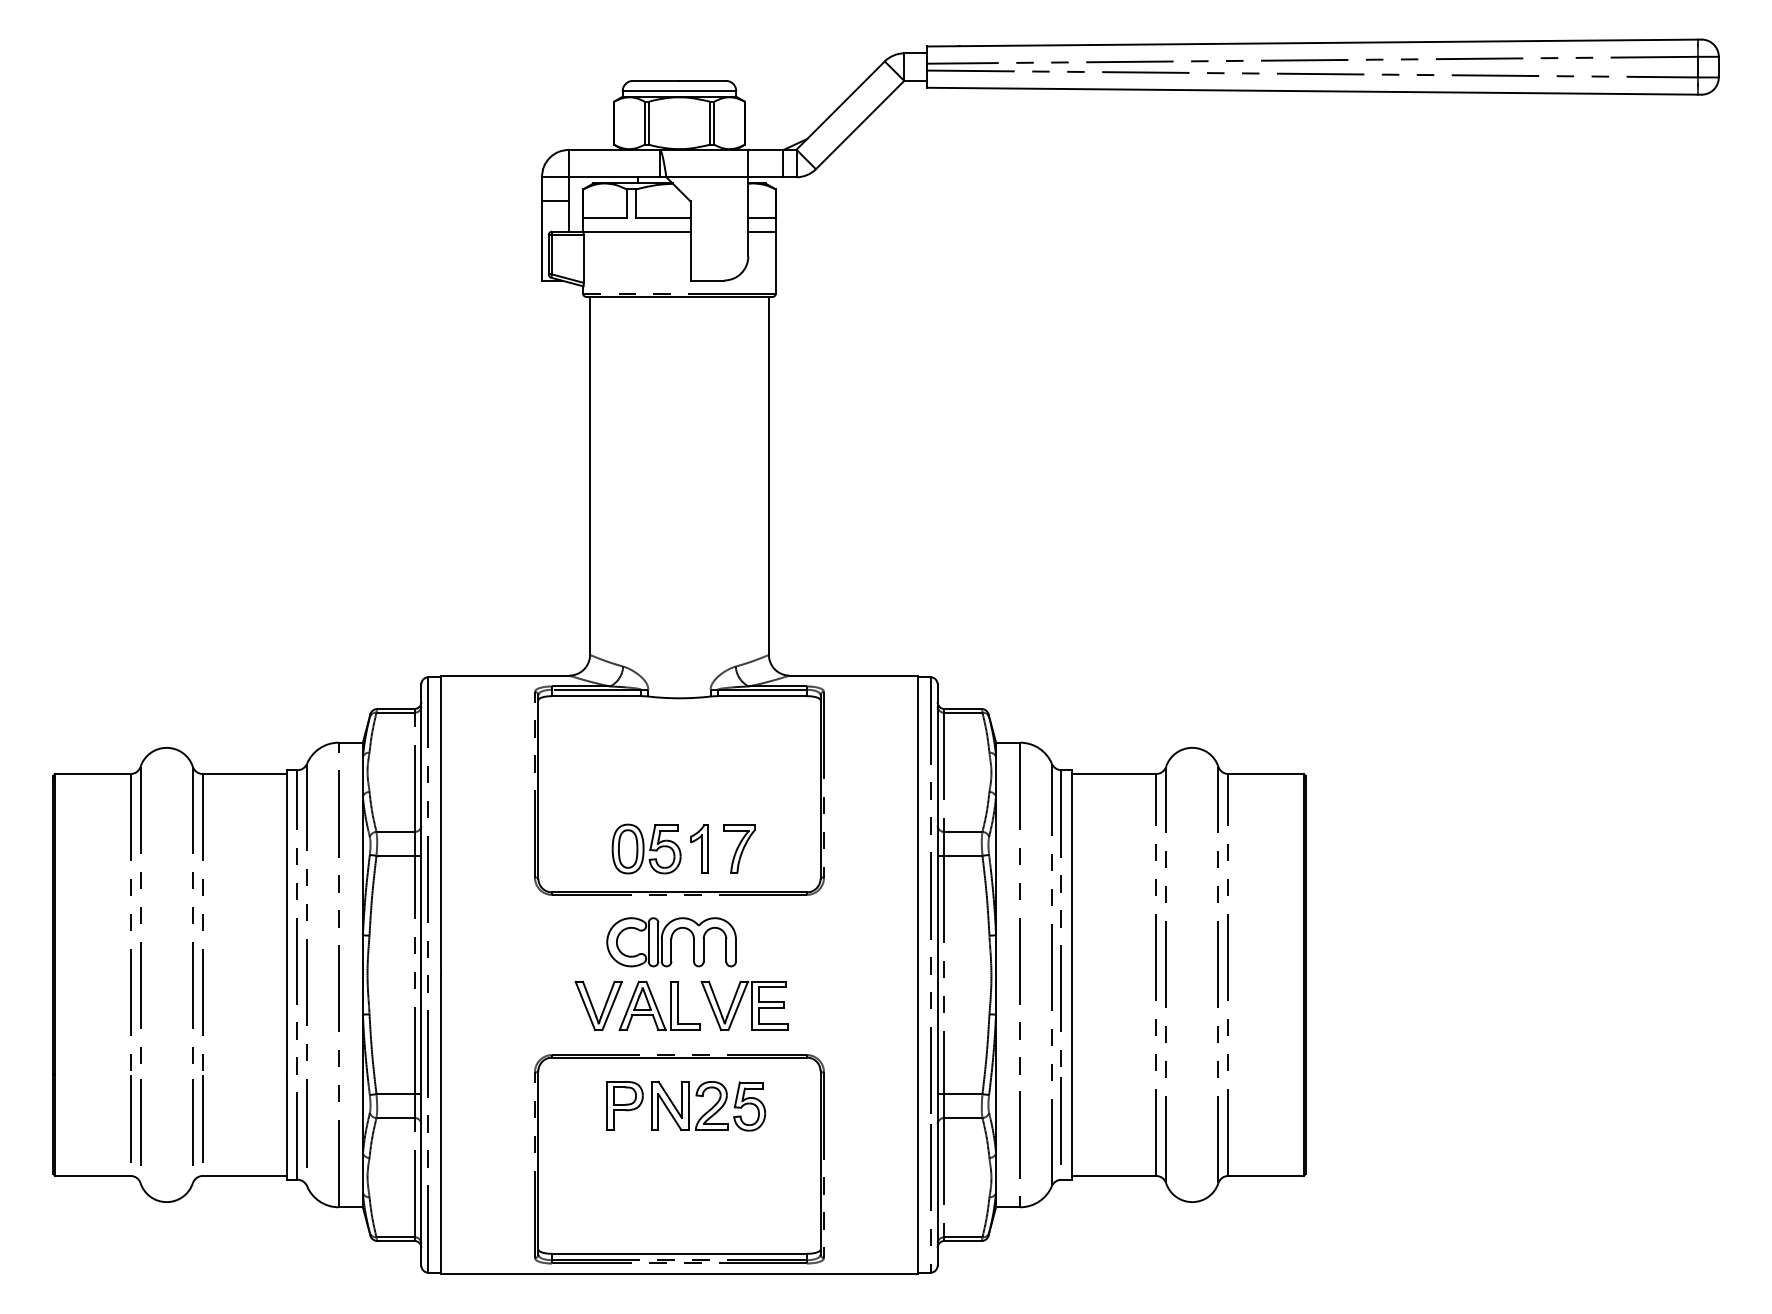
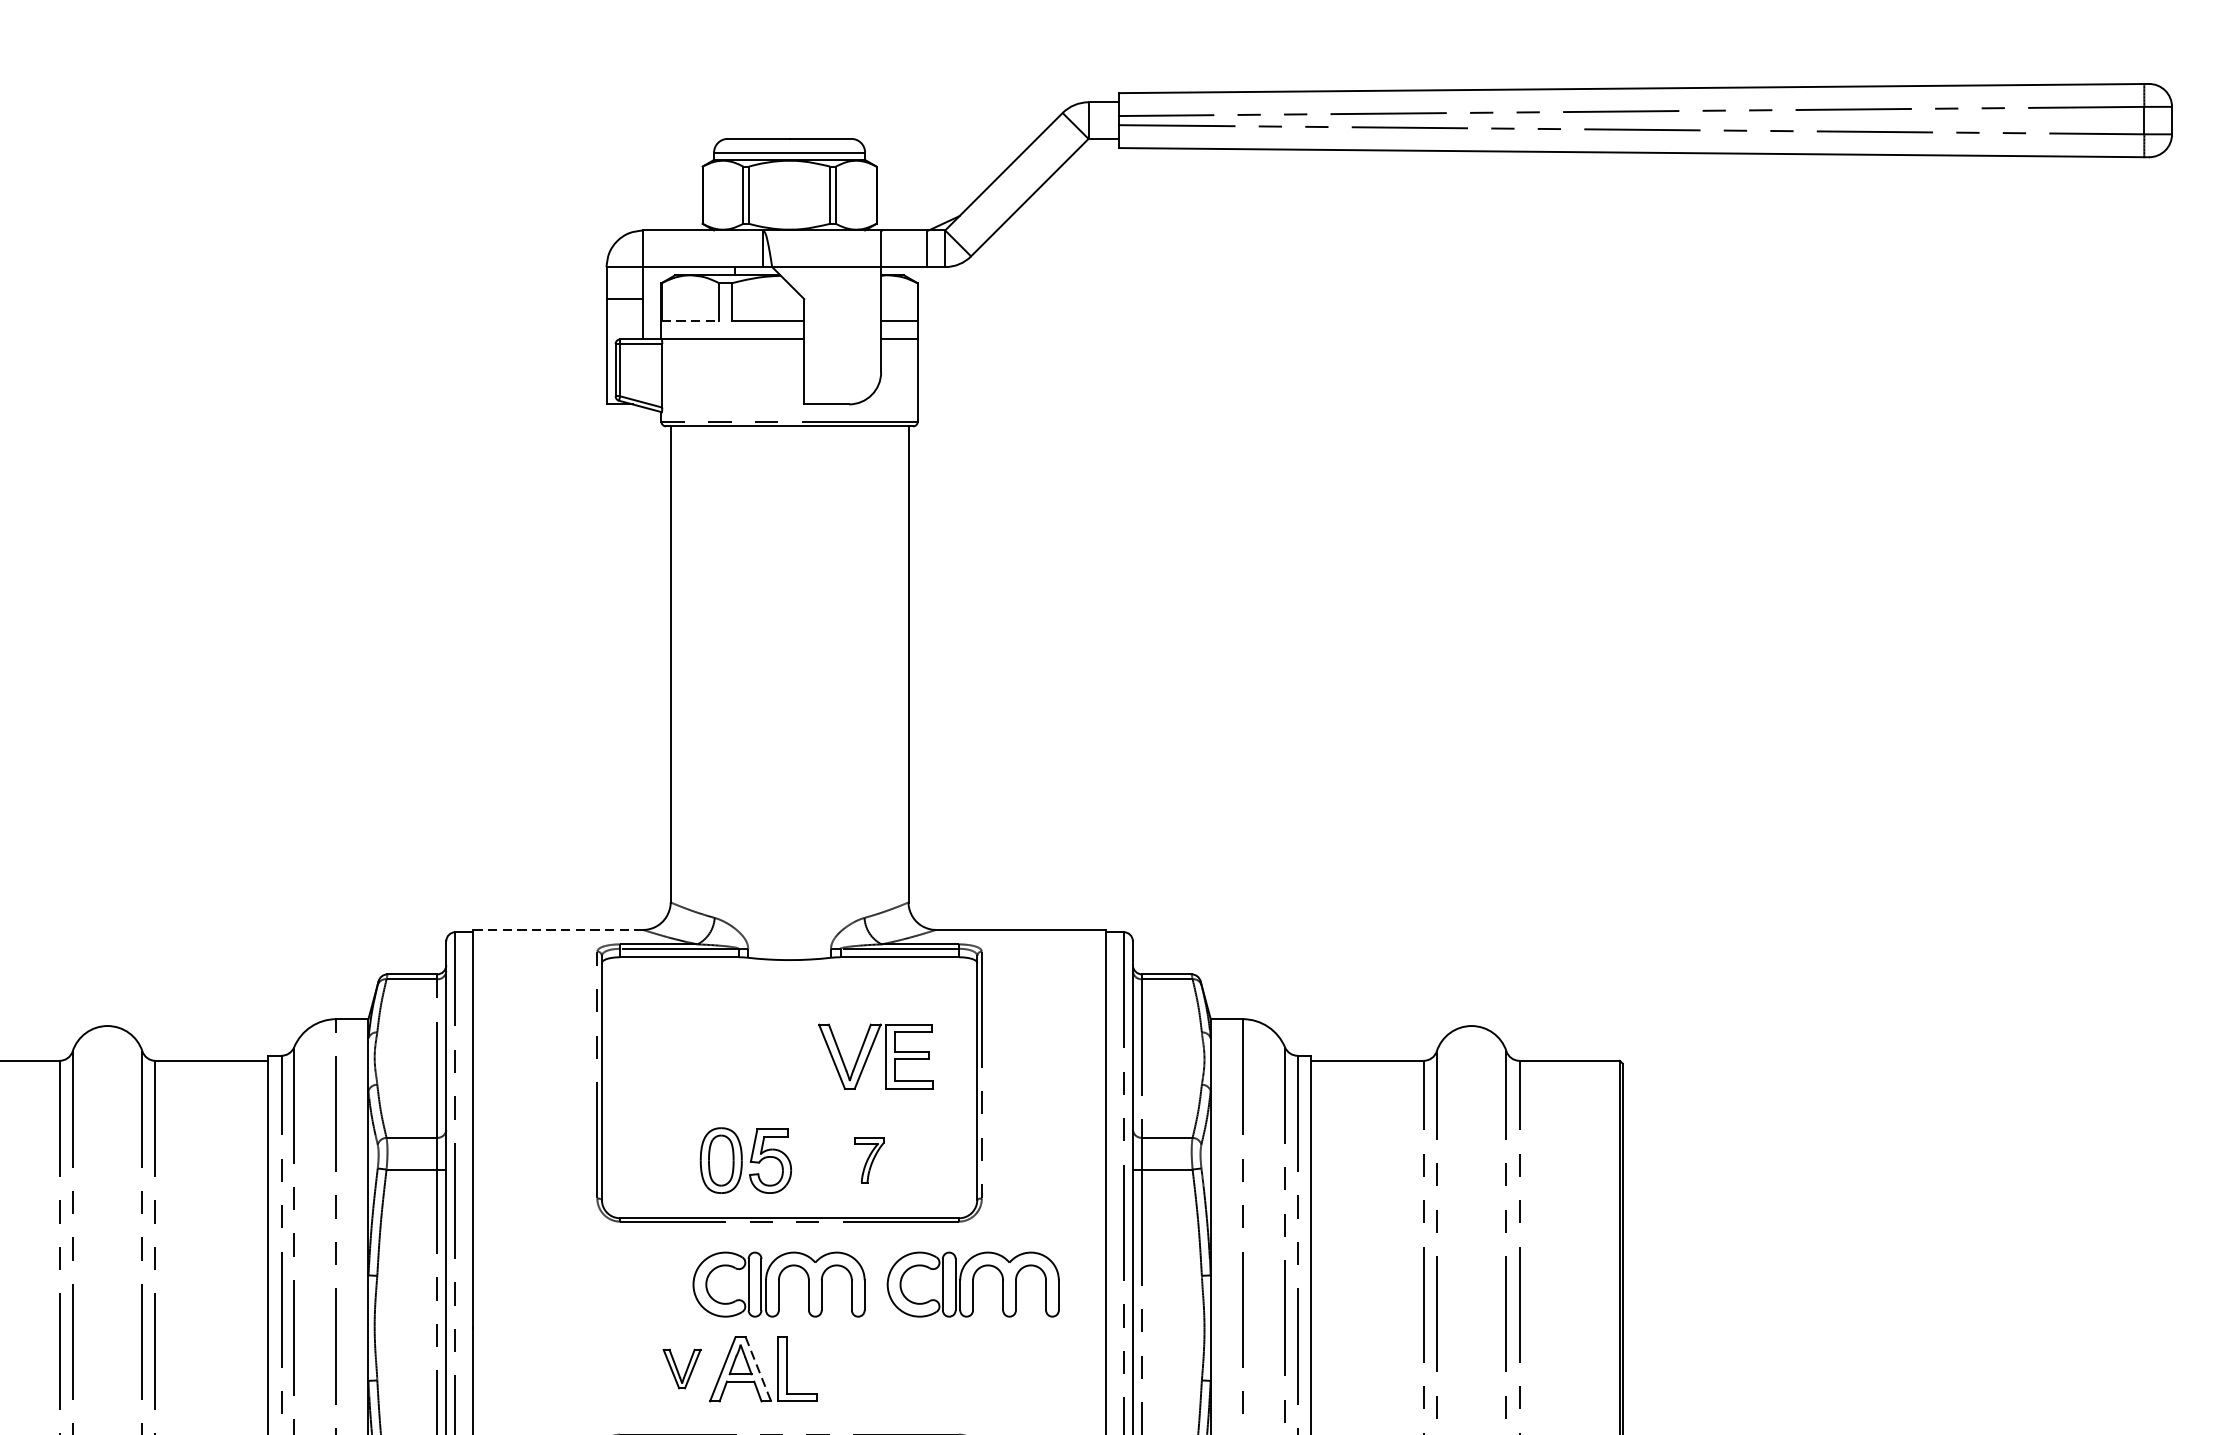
line: (604, 217) -> (689, 320), solid -> dashed
line: (505, 675) -> (558, 929), solid -> dashed
part: (699, 848) -> (816, 1159), removed
part: (739, 848) -> (869, 1159), size x0.7
part: (817, 942) -> (973, 1284), added
part: (598, 1005) -> (681, 1368), size x0.6
line: (656, 1005) -> (759, 1368), solid -> dashed
part: (744, 1005) -> (876, 1056), moved

